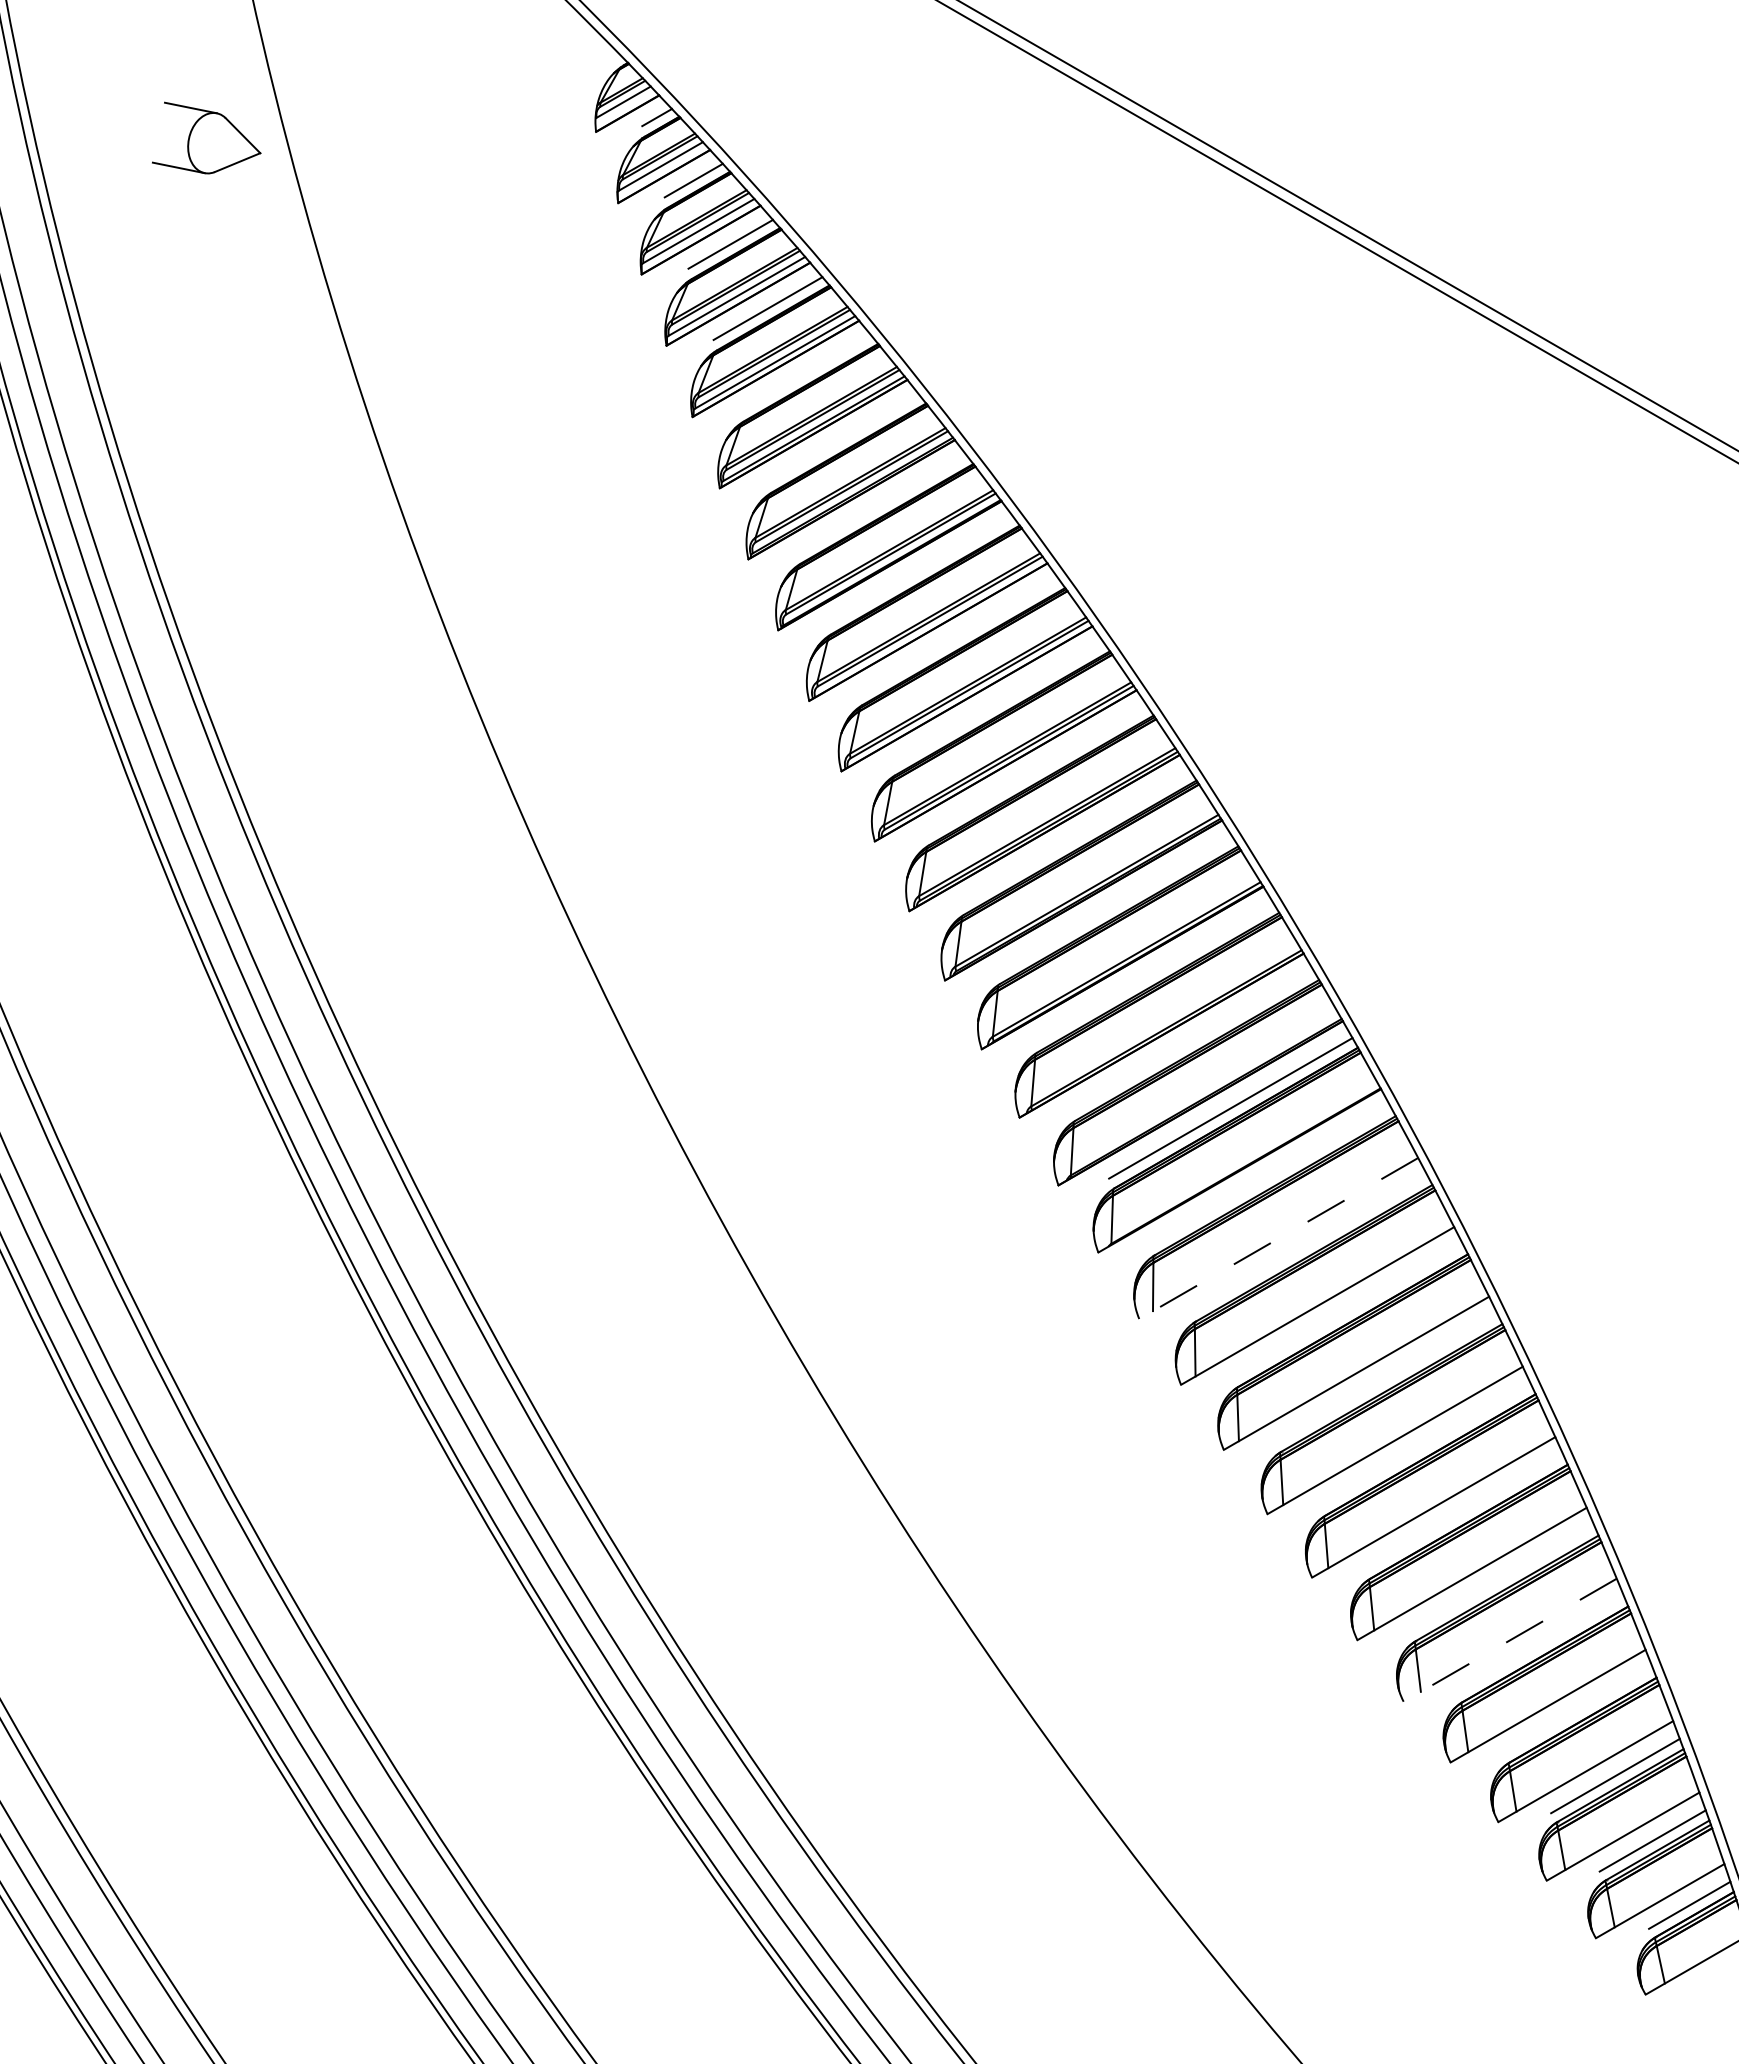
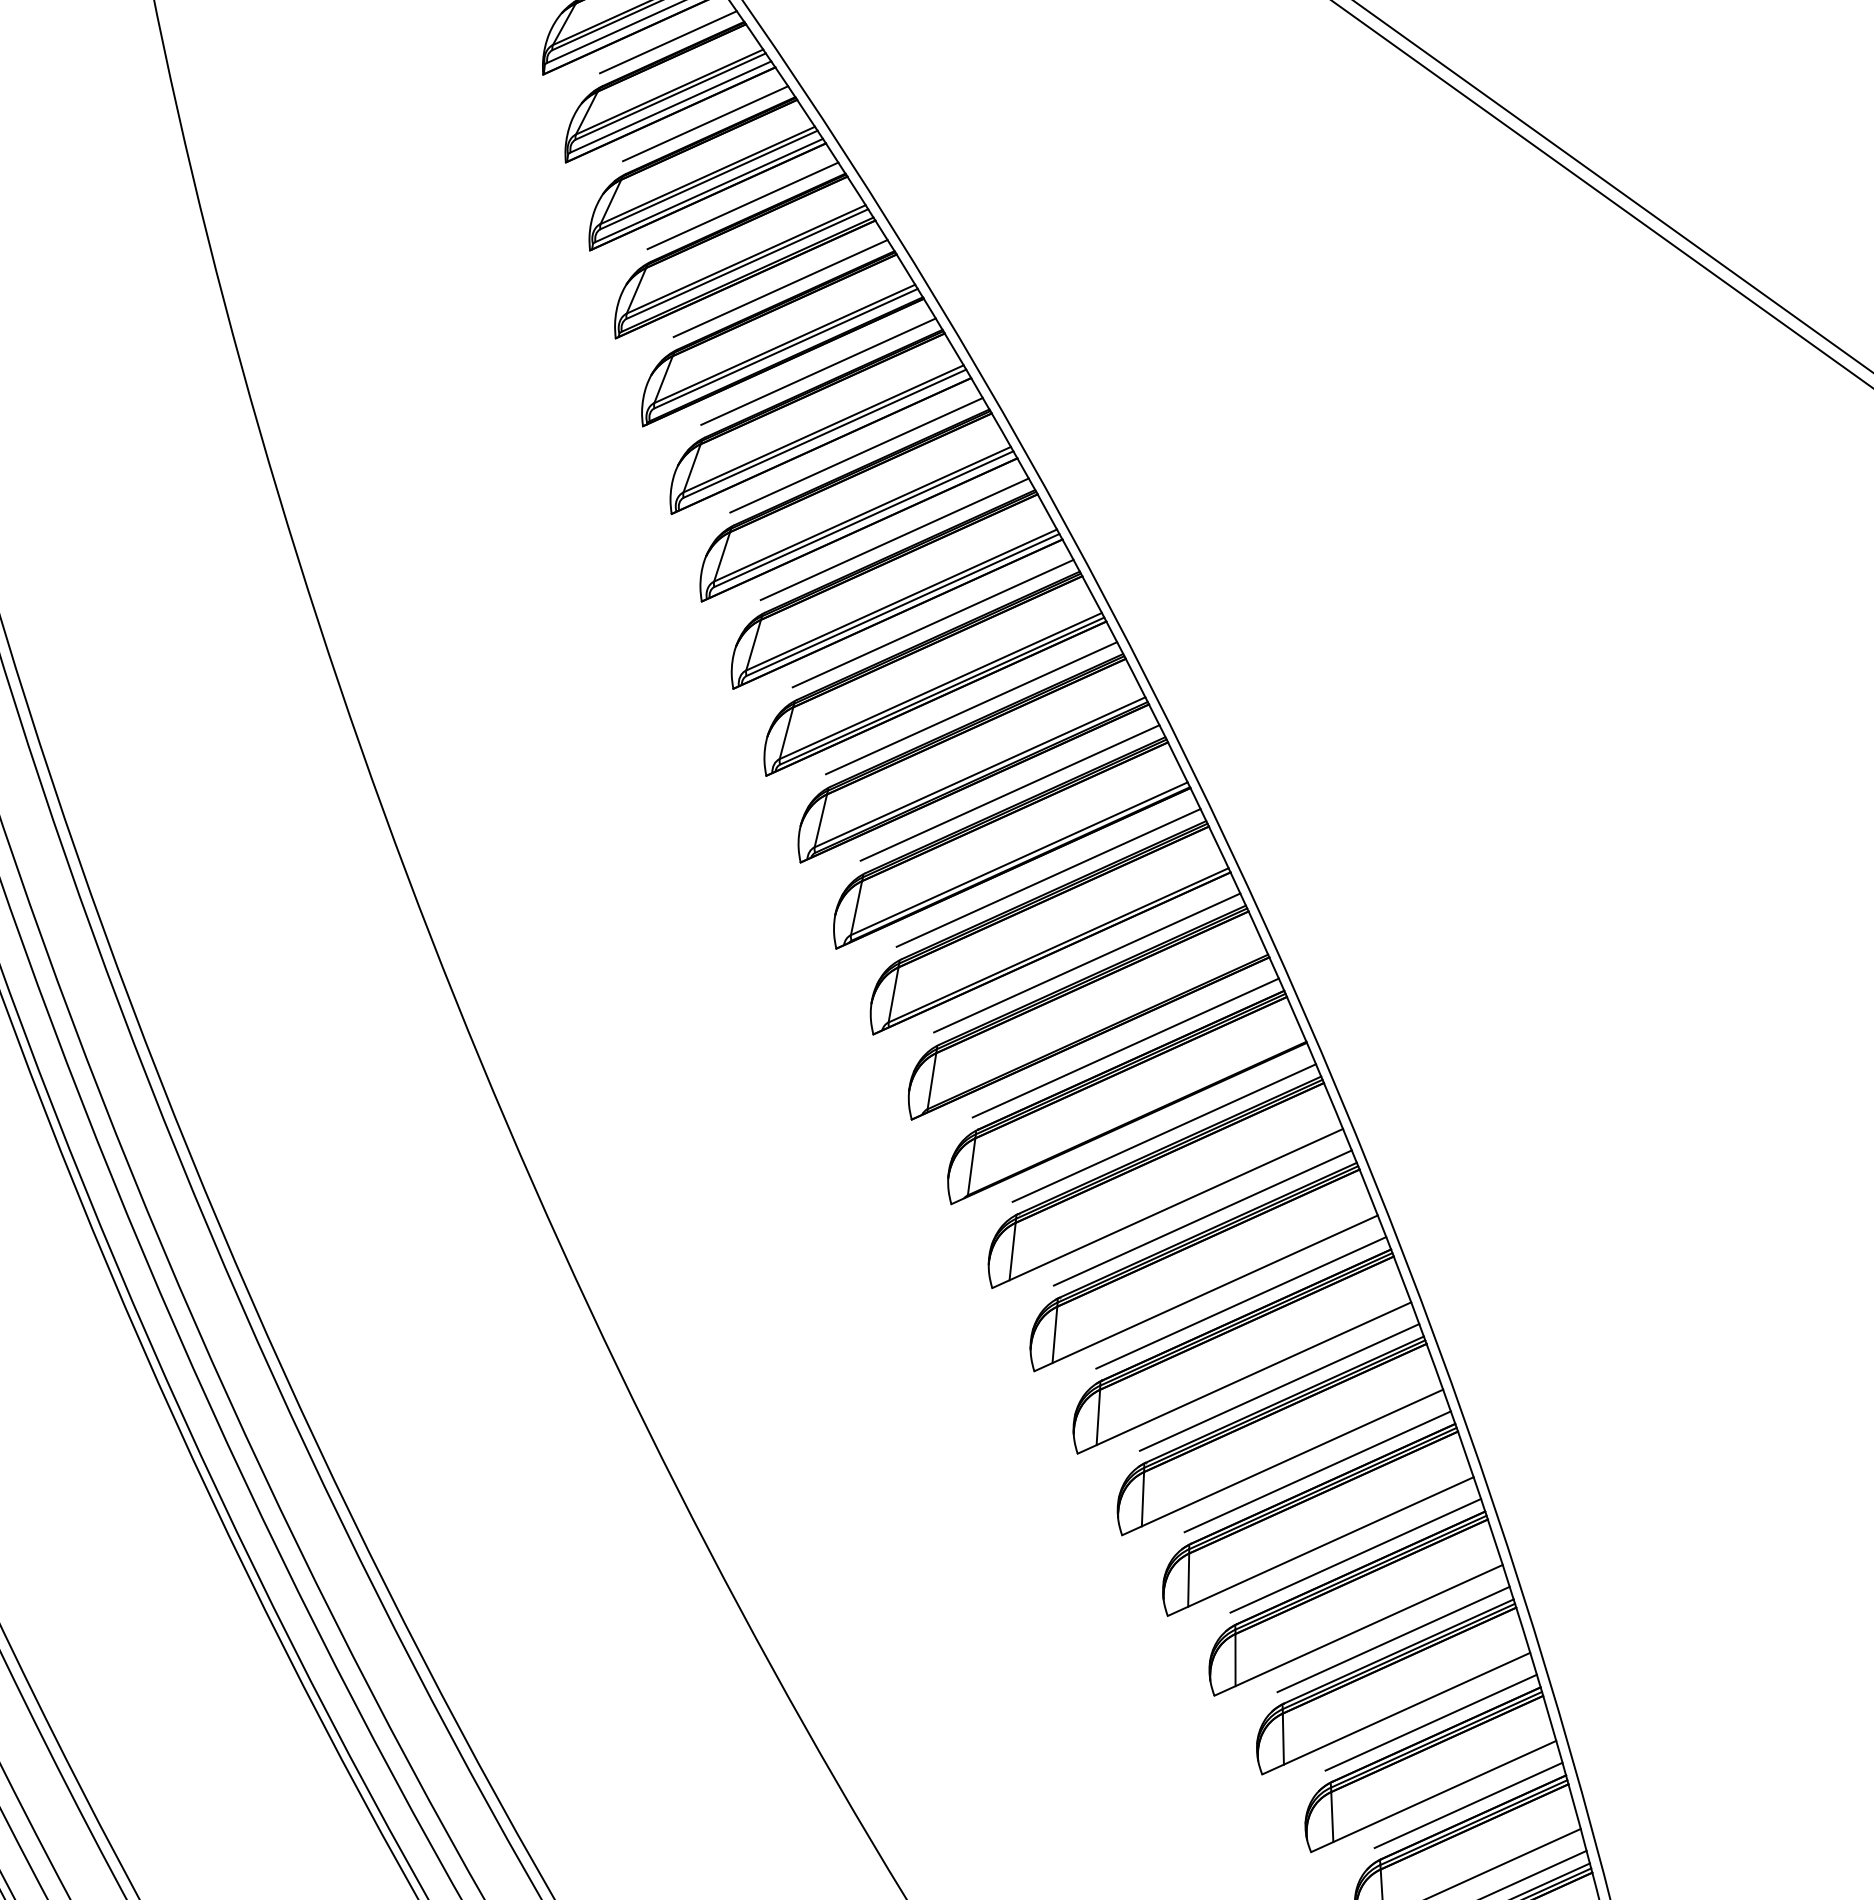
line: (805, 373) -> (705, 123), added
line: (843, 438) -> (743, 205), added
line: (881, 504) -> (780, 288), added
line: (919, 570) -> (818, 371), added
line: (957, 636) -> (855, 454), added
line: (996, 703) -> (894, 538), added
line: (1035, 770) -> (932, 623), added
line: (1074, 837) -> (971, 707), added
line: (1113, 905) -> (1009, 792), added
line: (1152, 972) -> (1048, 877), added
line: (1191, 1040) -> (1086, 962), added
line: (1269, 1175) -> (1164, 1132), added
line: (1278, 1238) -> (1167, 1208), dashed -> solid
line: (1308, 1243) -> (1202, 1217), added
line: (1347, 1310) -> (1241, 1302), added
line: (1386, 1378) -> (1279, 1387), added
line: (1425, 1445) -> (1318, 1472), added
line: (1463, 1511) -> (1355, 1554), added
line: (1501, 1578) -> (1393, 1639), added
line: (1509, 1640) -> (1395, 1713), dashed -> solid
line: (1540, 1644) -> (1431, 1722), added
line: (1577, 1710) -> (1468, 1805), added

